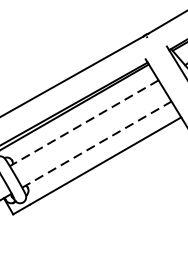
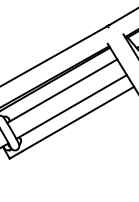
line: (84, 123) -> (62, 91), dashed -> solid
line: (96, 145) -> (71, 107), dashed -> solid

